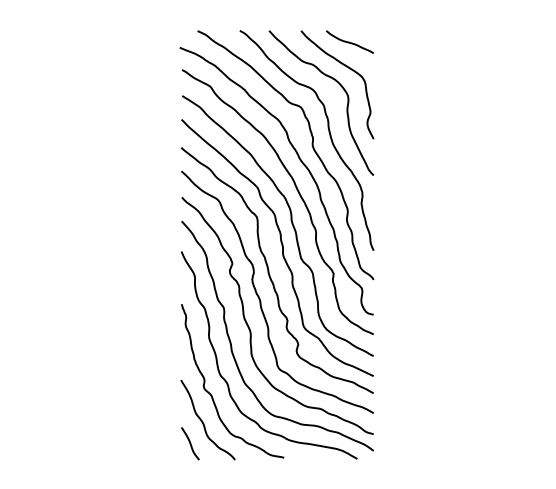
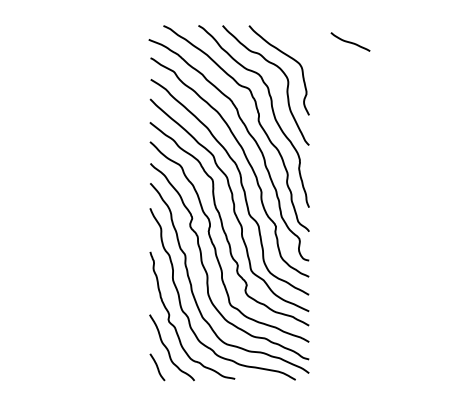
curve: (349, 41) -> (350, 41), moved

